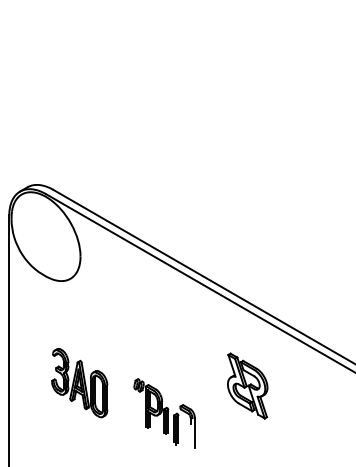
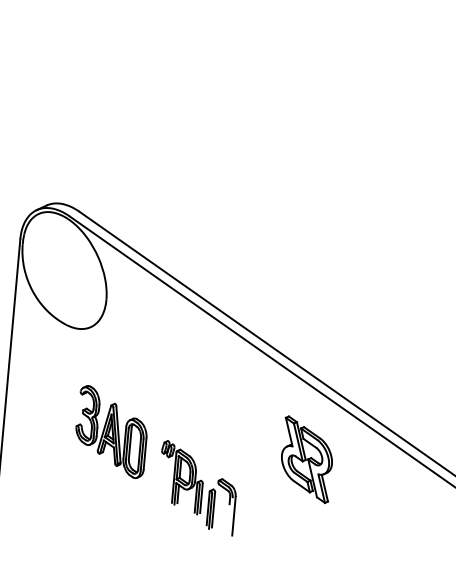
part: (79, 383) -> (111, 432), moved
part: (247, 385) -> (306, 458), moved
part: (164, 413) -> (197, 487), moved

